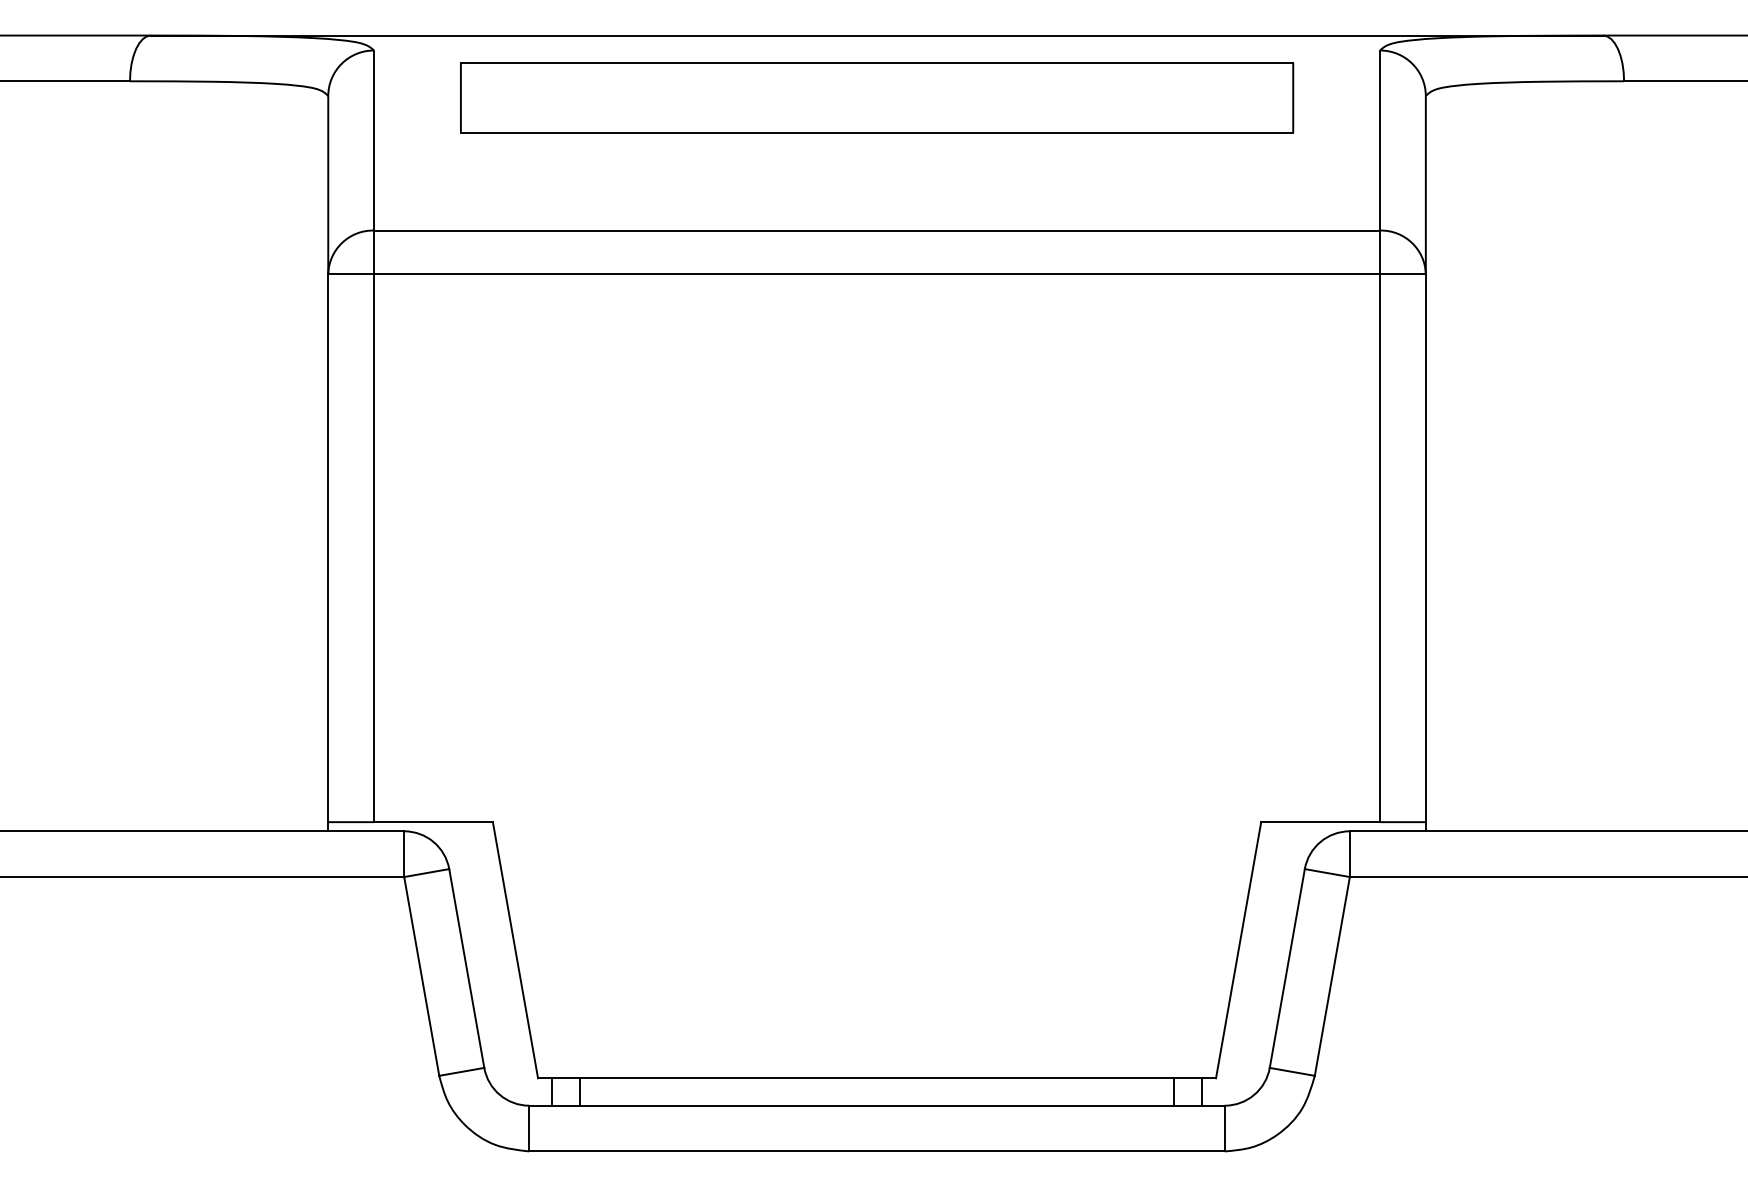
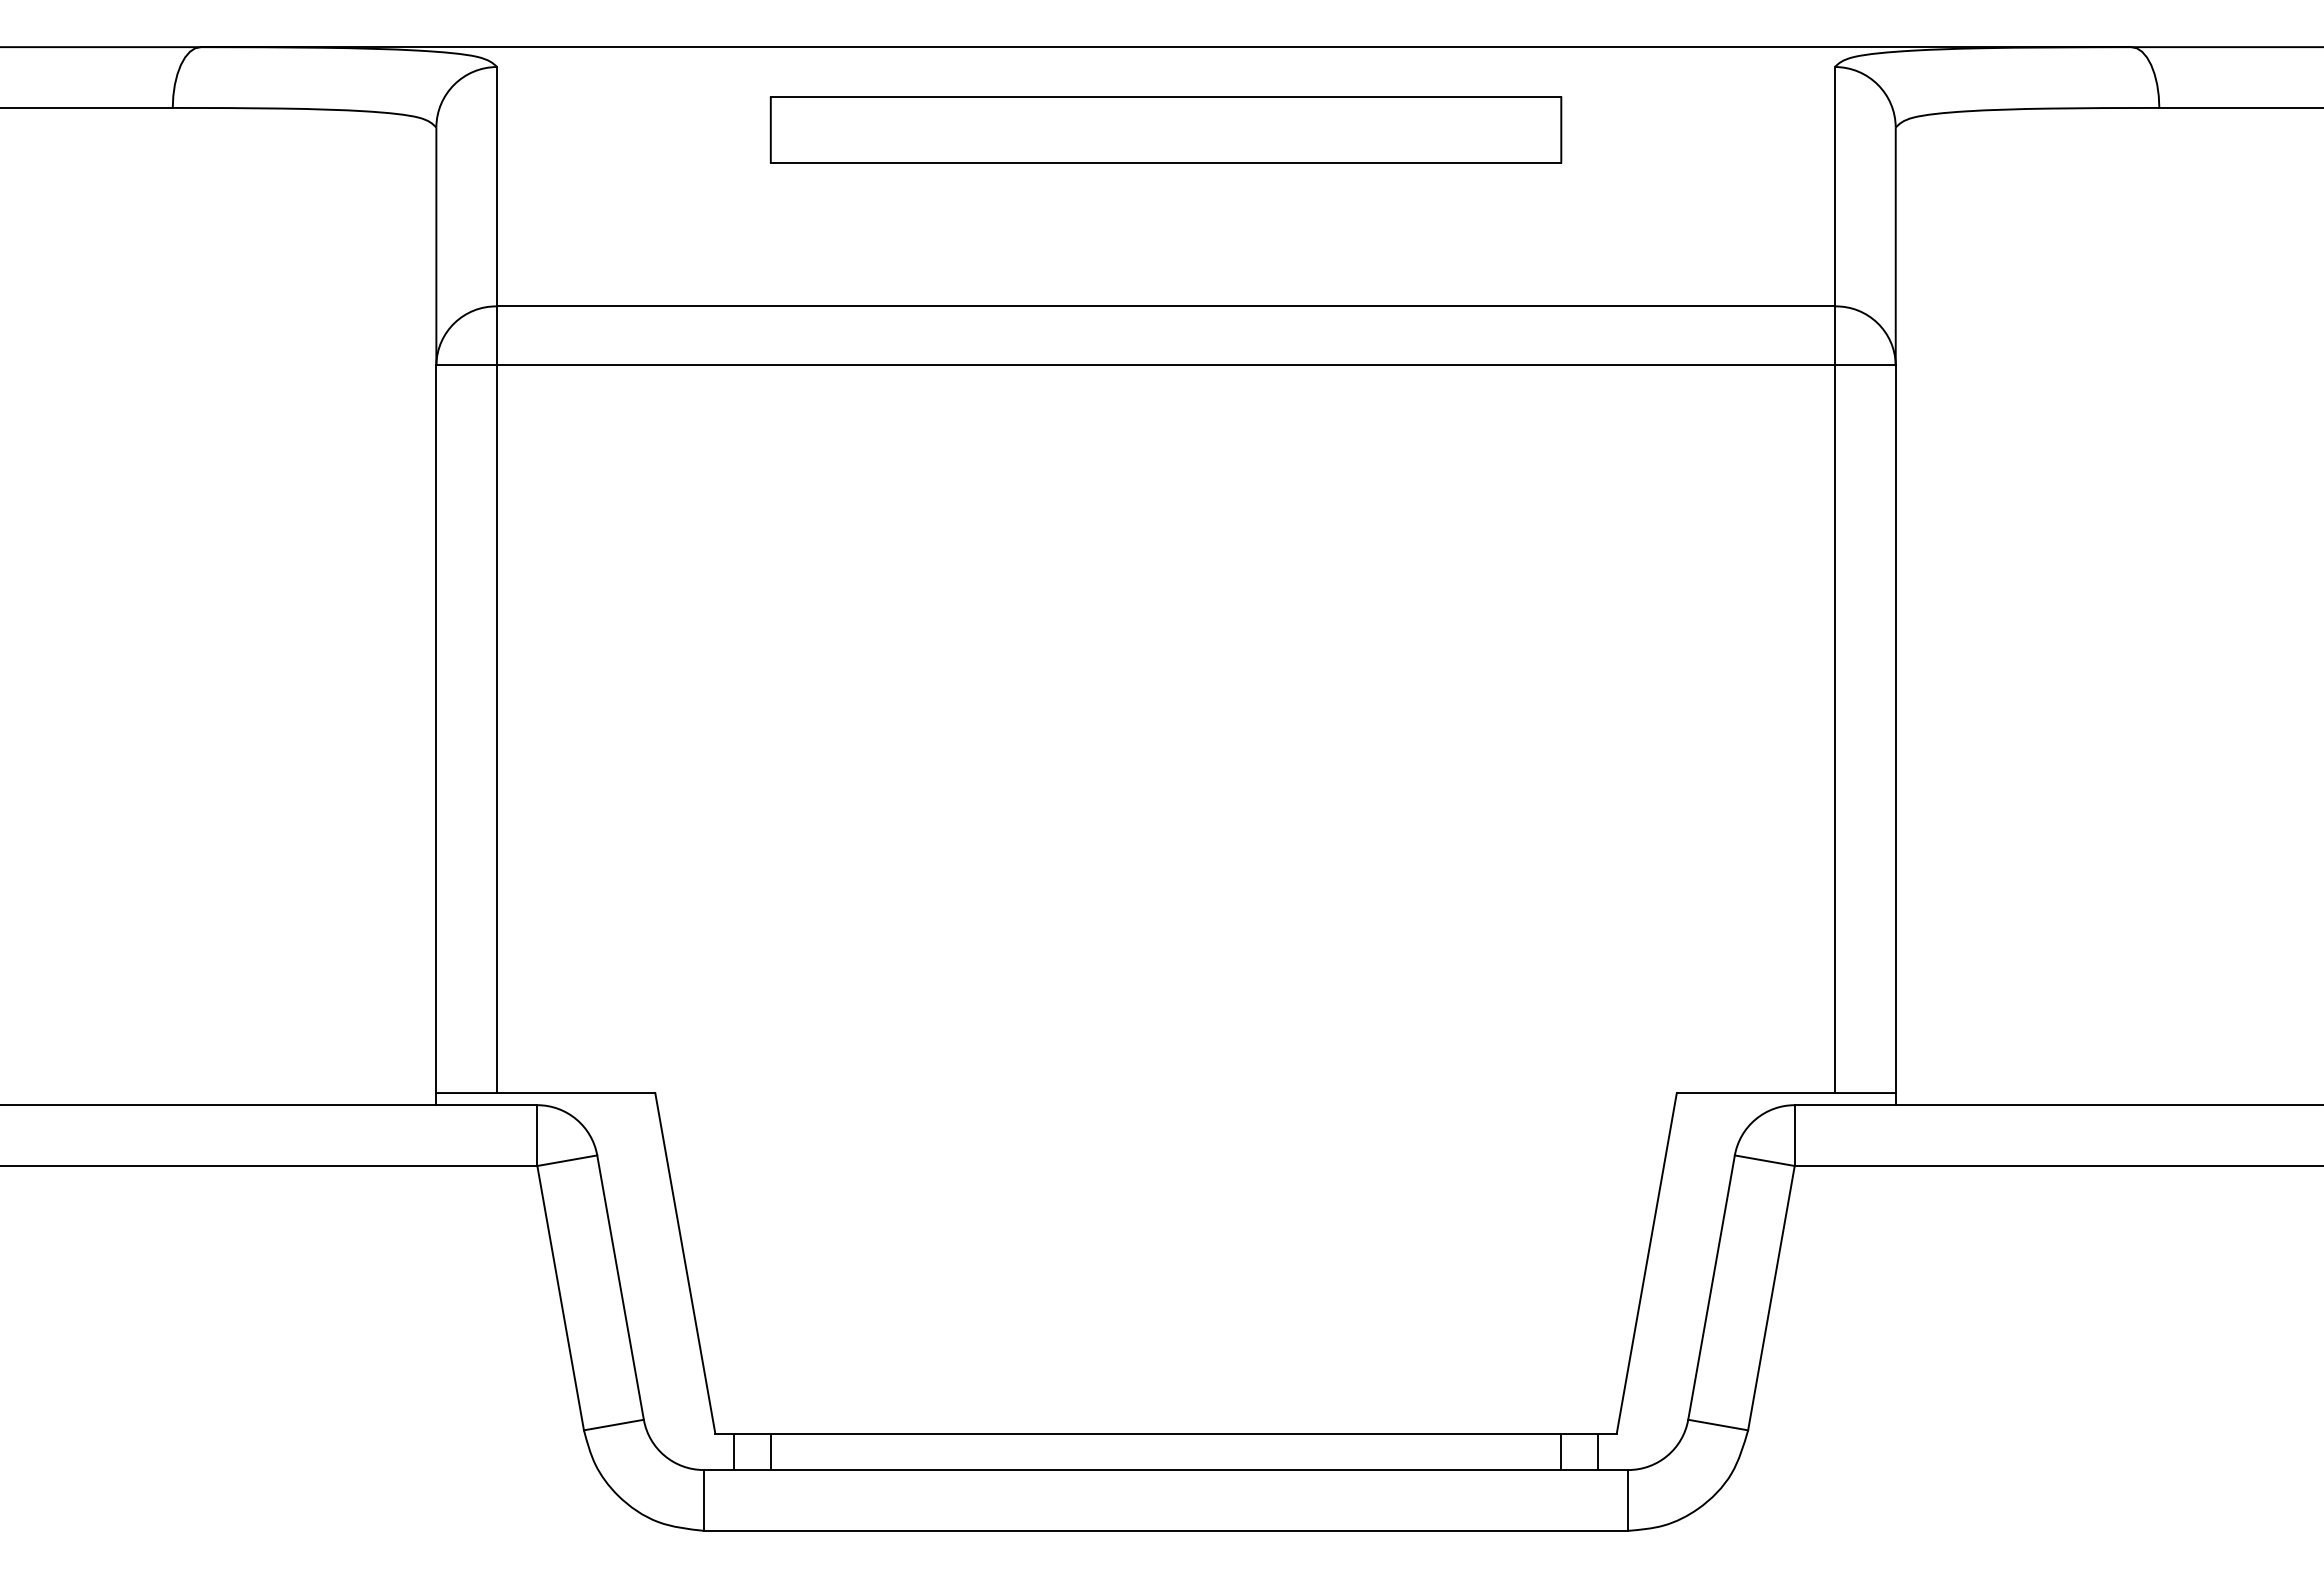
part: (876, 97) -> (1165, 129), size x0.71

